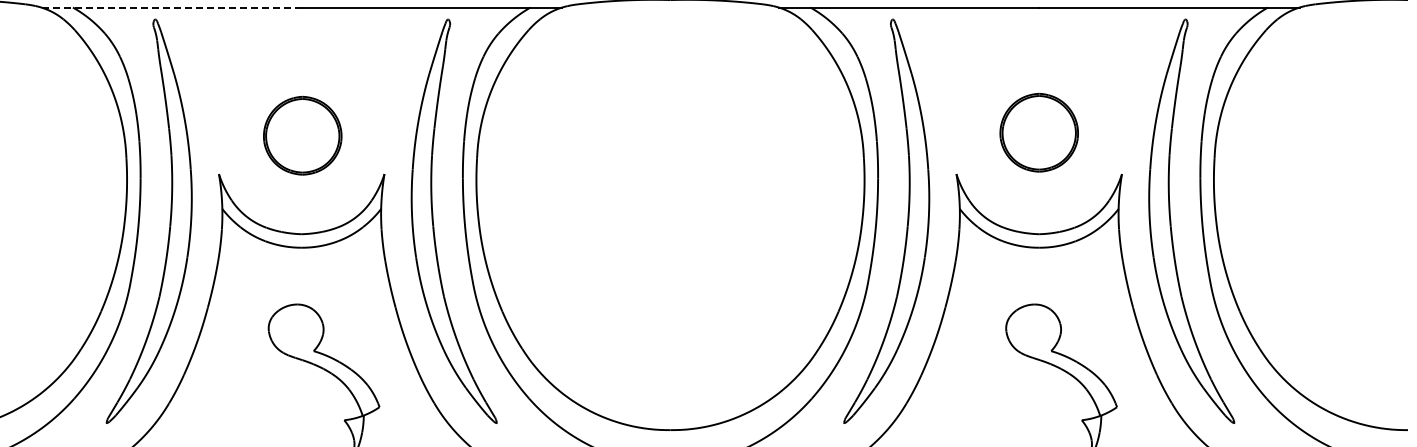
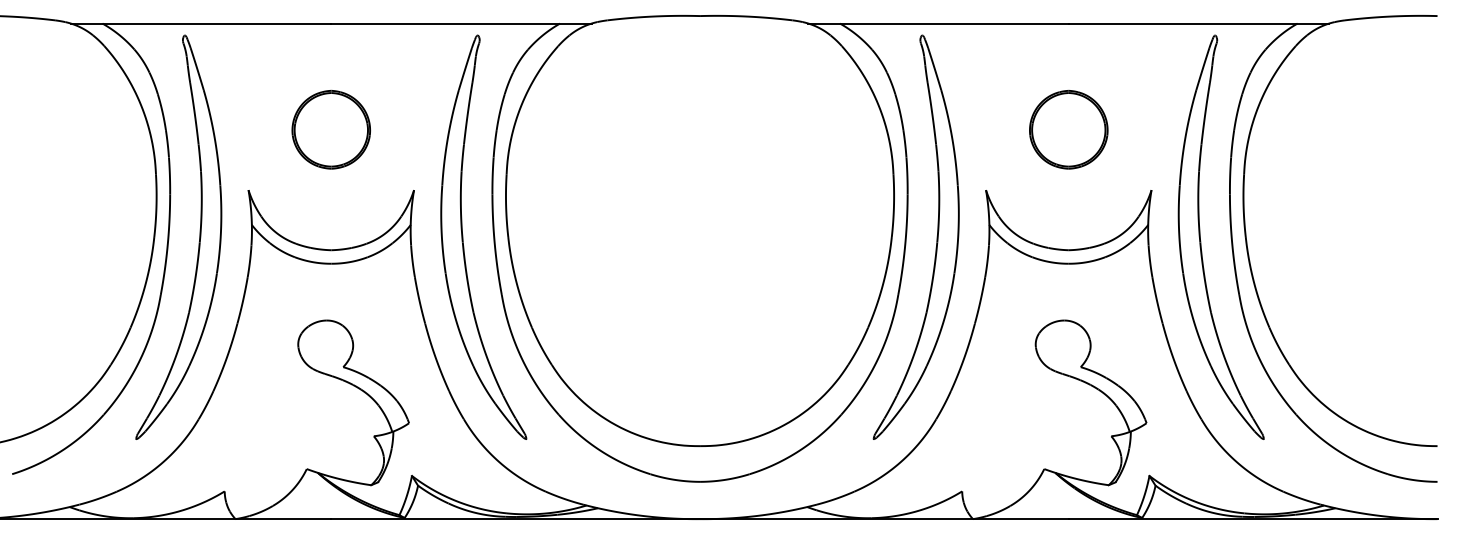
line: (170, 7) -> (200, 23), dashed -> solid
part: (1038, 132) -> (1068, 129), moved
part: (301, 135) -> (330, 129), moved

